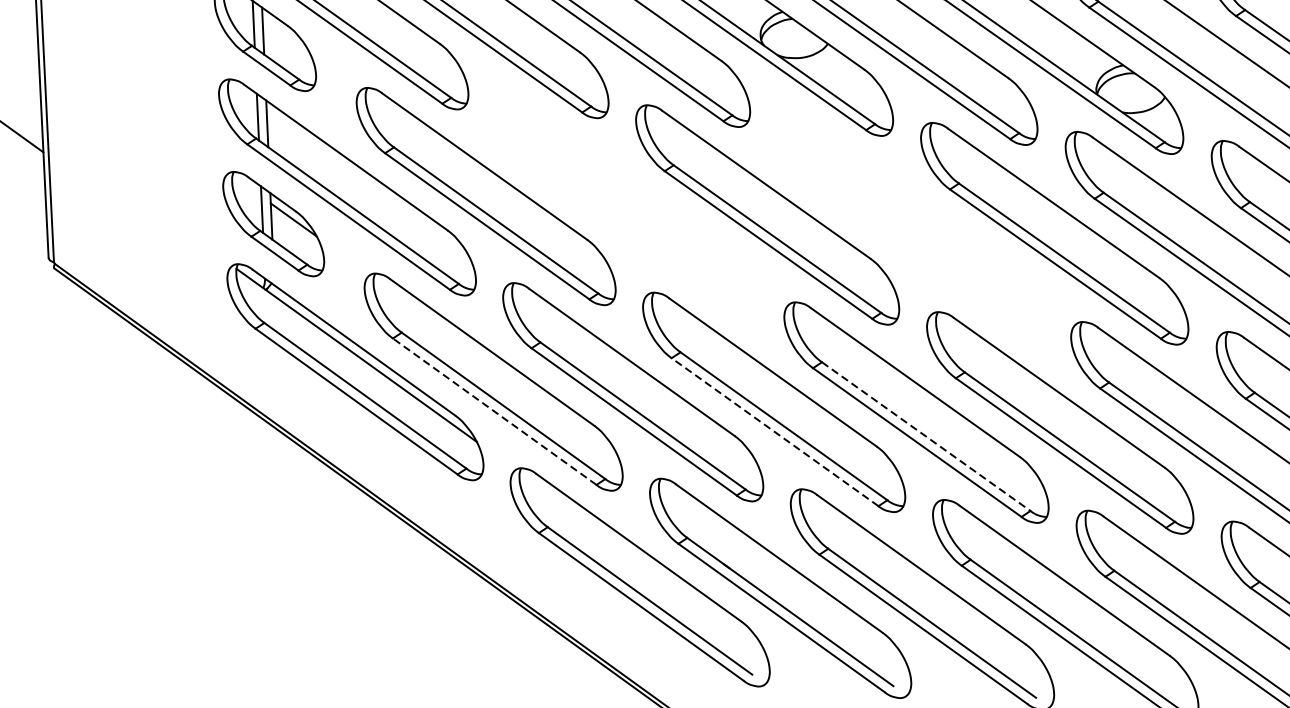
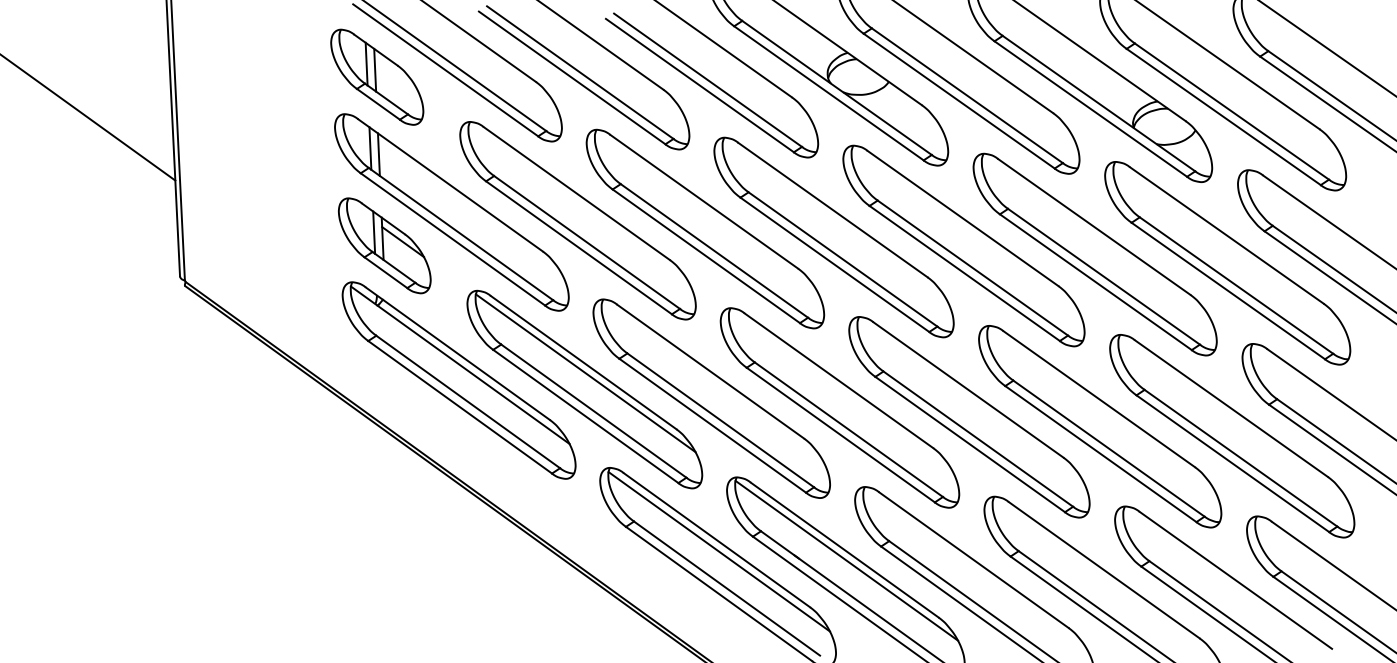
part: (626, 205) -> (705, 228), added
part: (909, 223) -> (963, 245), added
line: (494, 364) -> (585, 373), added
line: (494, 411) -> (585, 416), dashed -> solid
line: (774, 432) -> (840, 435), dashed -> solid
line: (926, 437) -> (978, 439), dashed -> solid
line: (640, 560) -> (718, 551), added
line: (781, 570) -> (846, 560), added

